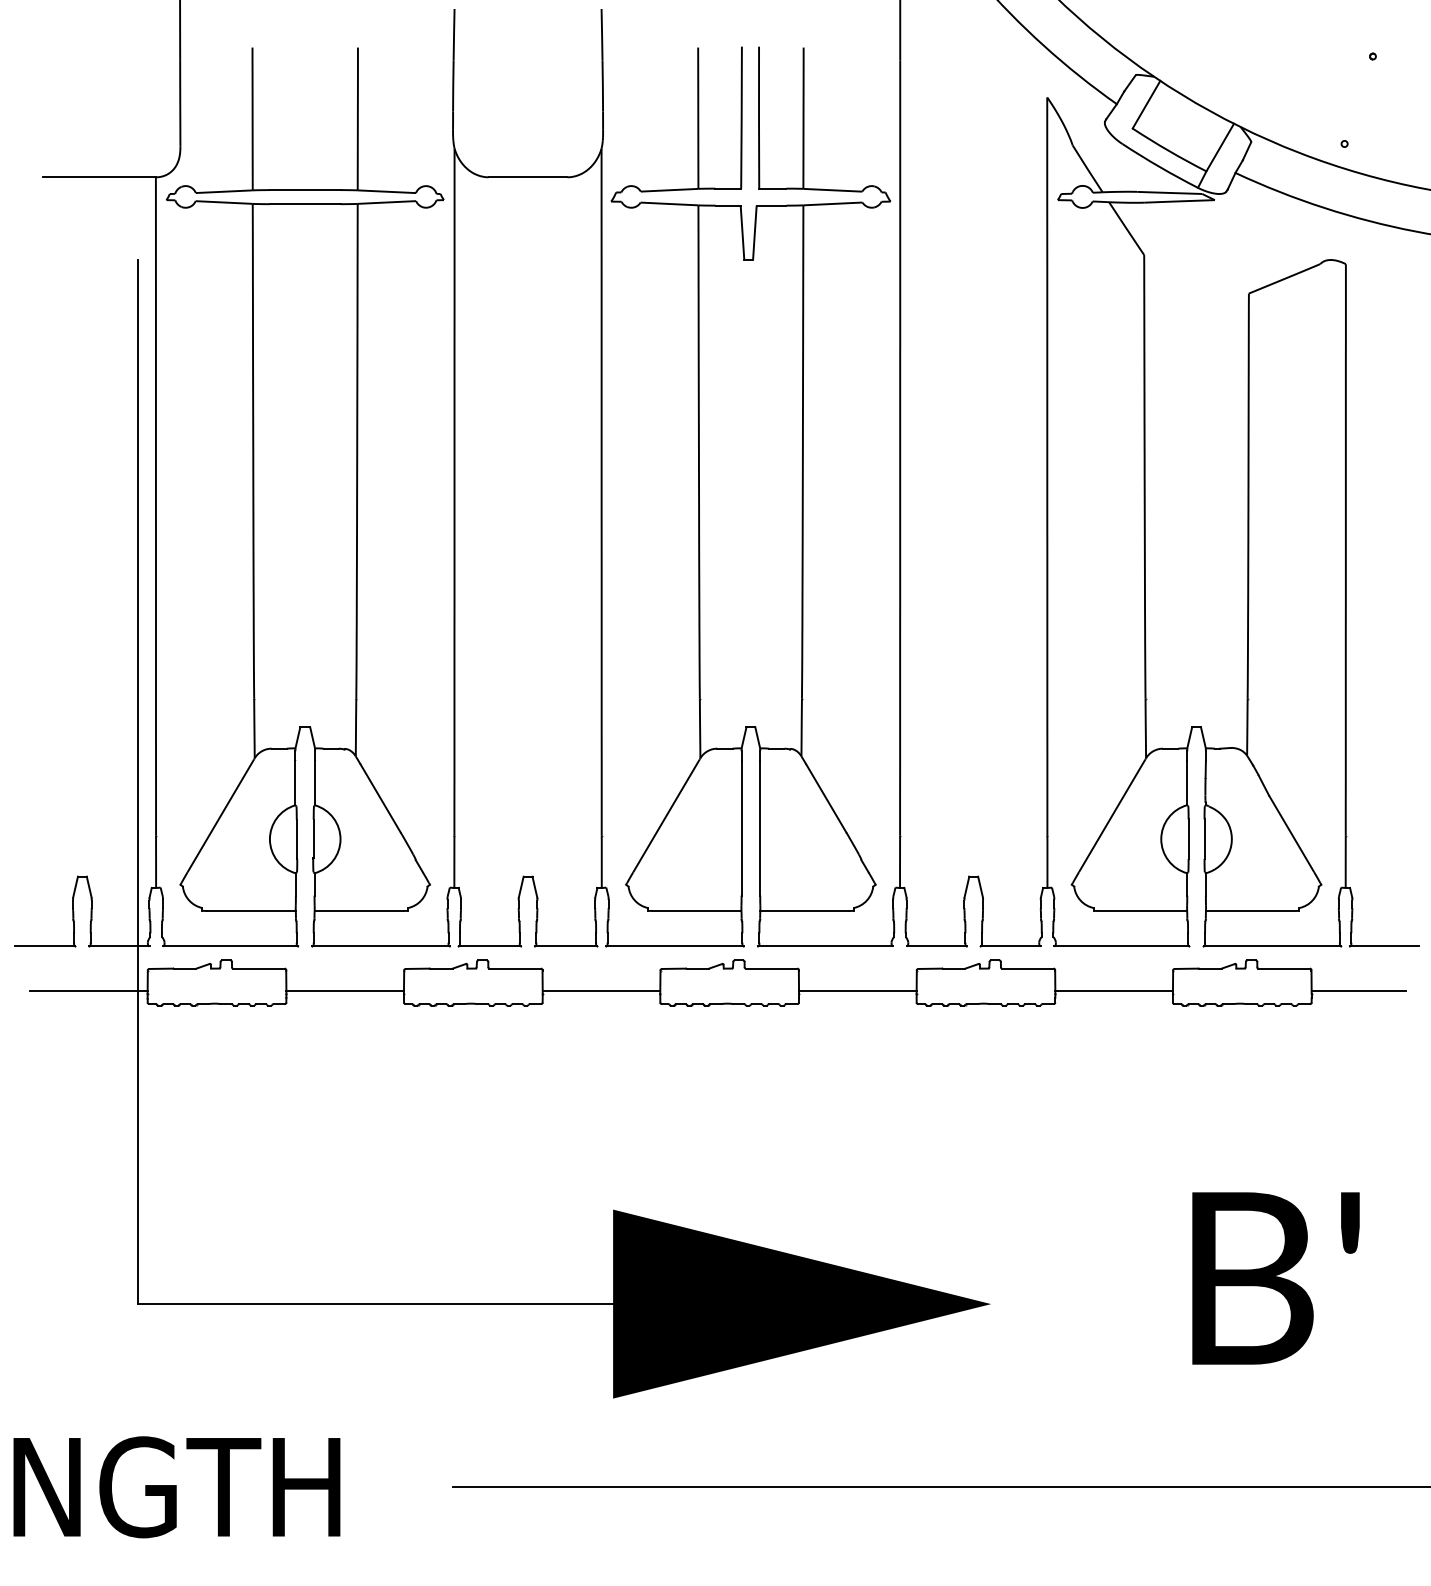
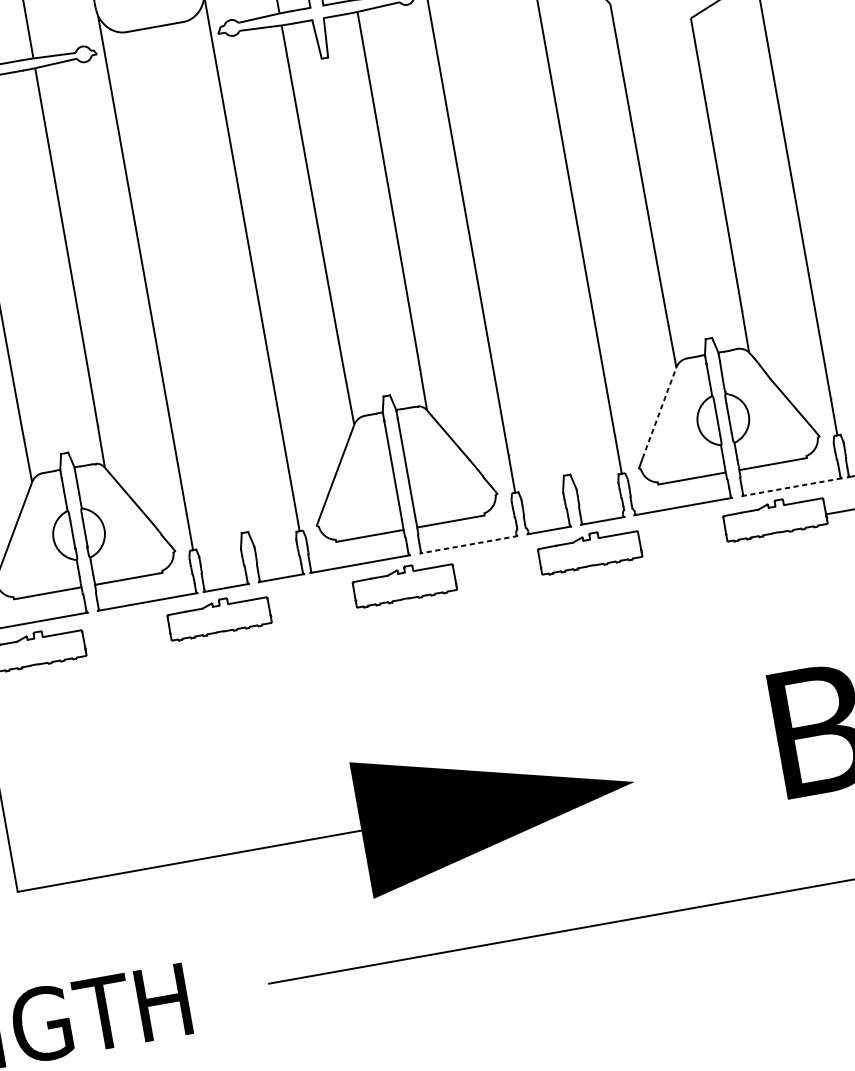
line: (1112, 814) -> (659, 412), solid -> dashed
line: (825, 946) -> (468, 544), solid -> dashed
line: (1272, 946) -> (792, 487), solid -> dashed
line: (345, 991) -> (127, 639), removed
line: (601, 991) -> (312, 606), removed
line: (857, 991) -> (497, 573), removed
line: (1113, 991) -> (682, 540), removed

